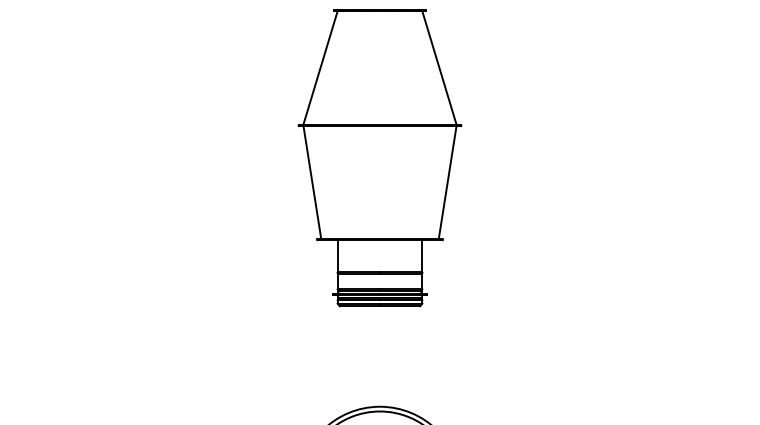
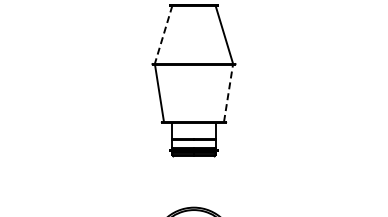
line: (320, 69) -> (163, 35), solid -> dashed
line: (447, 181) -> (228, 92), solid -> dashed

